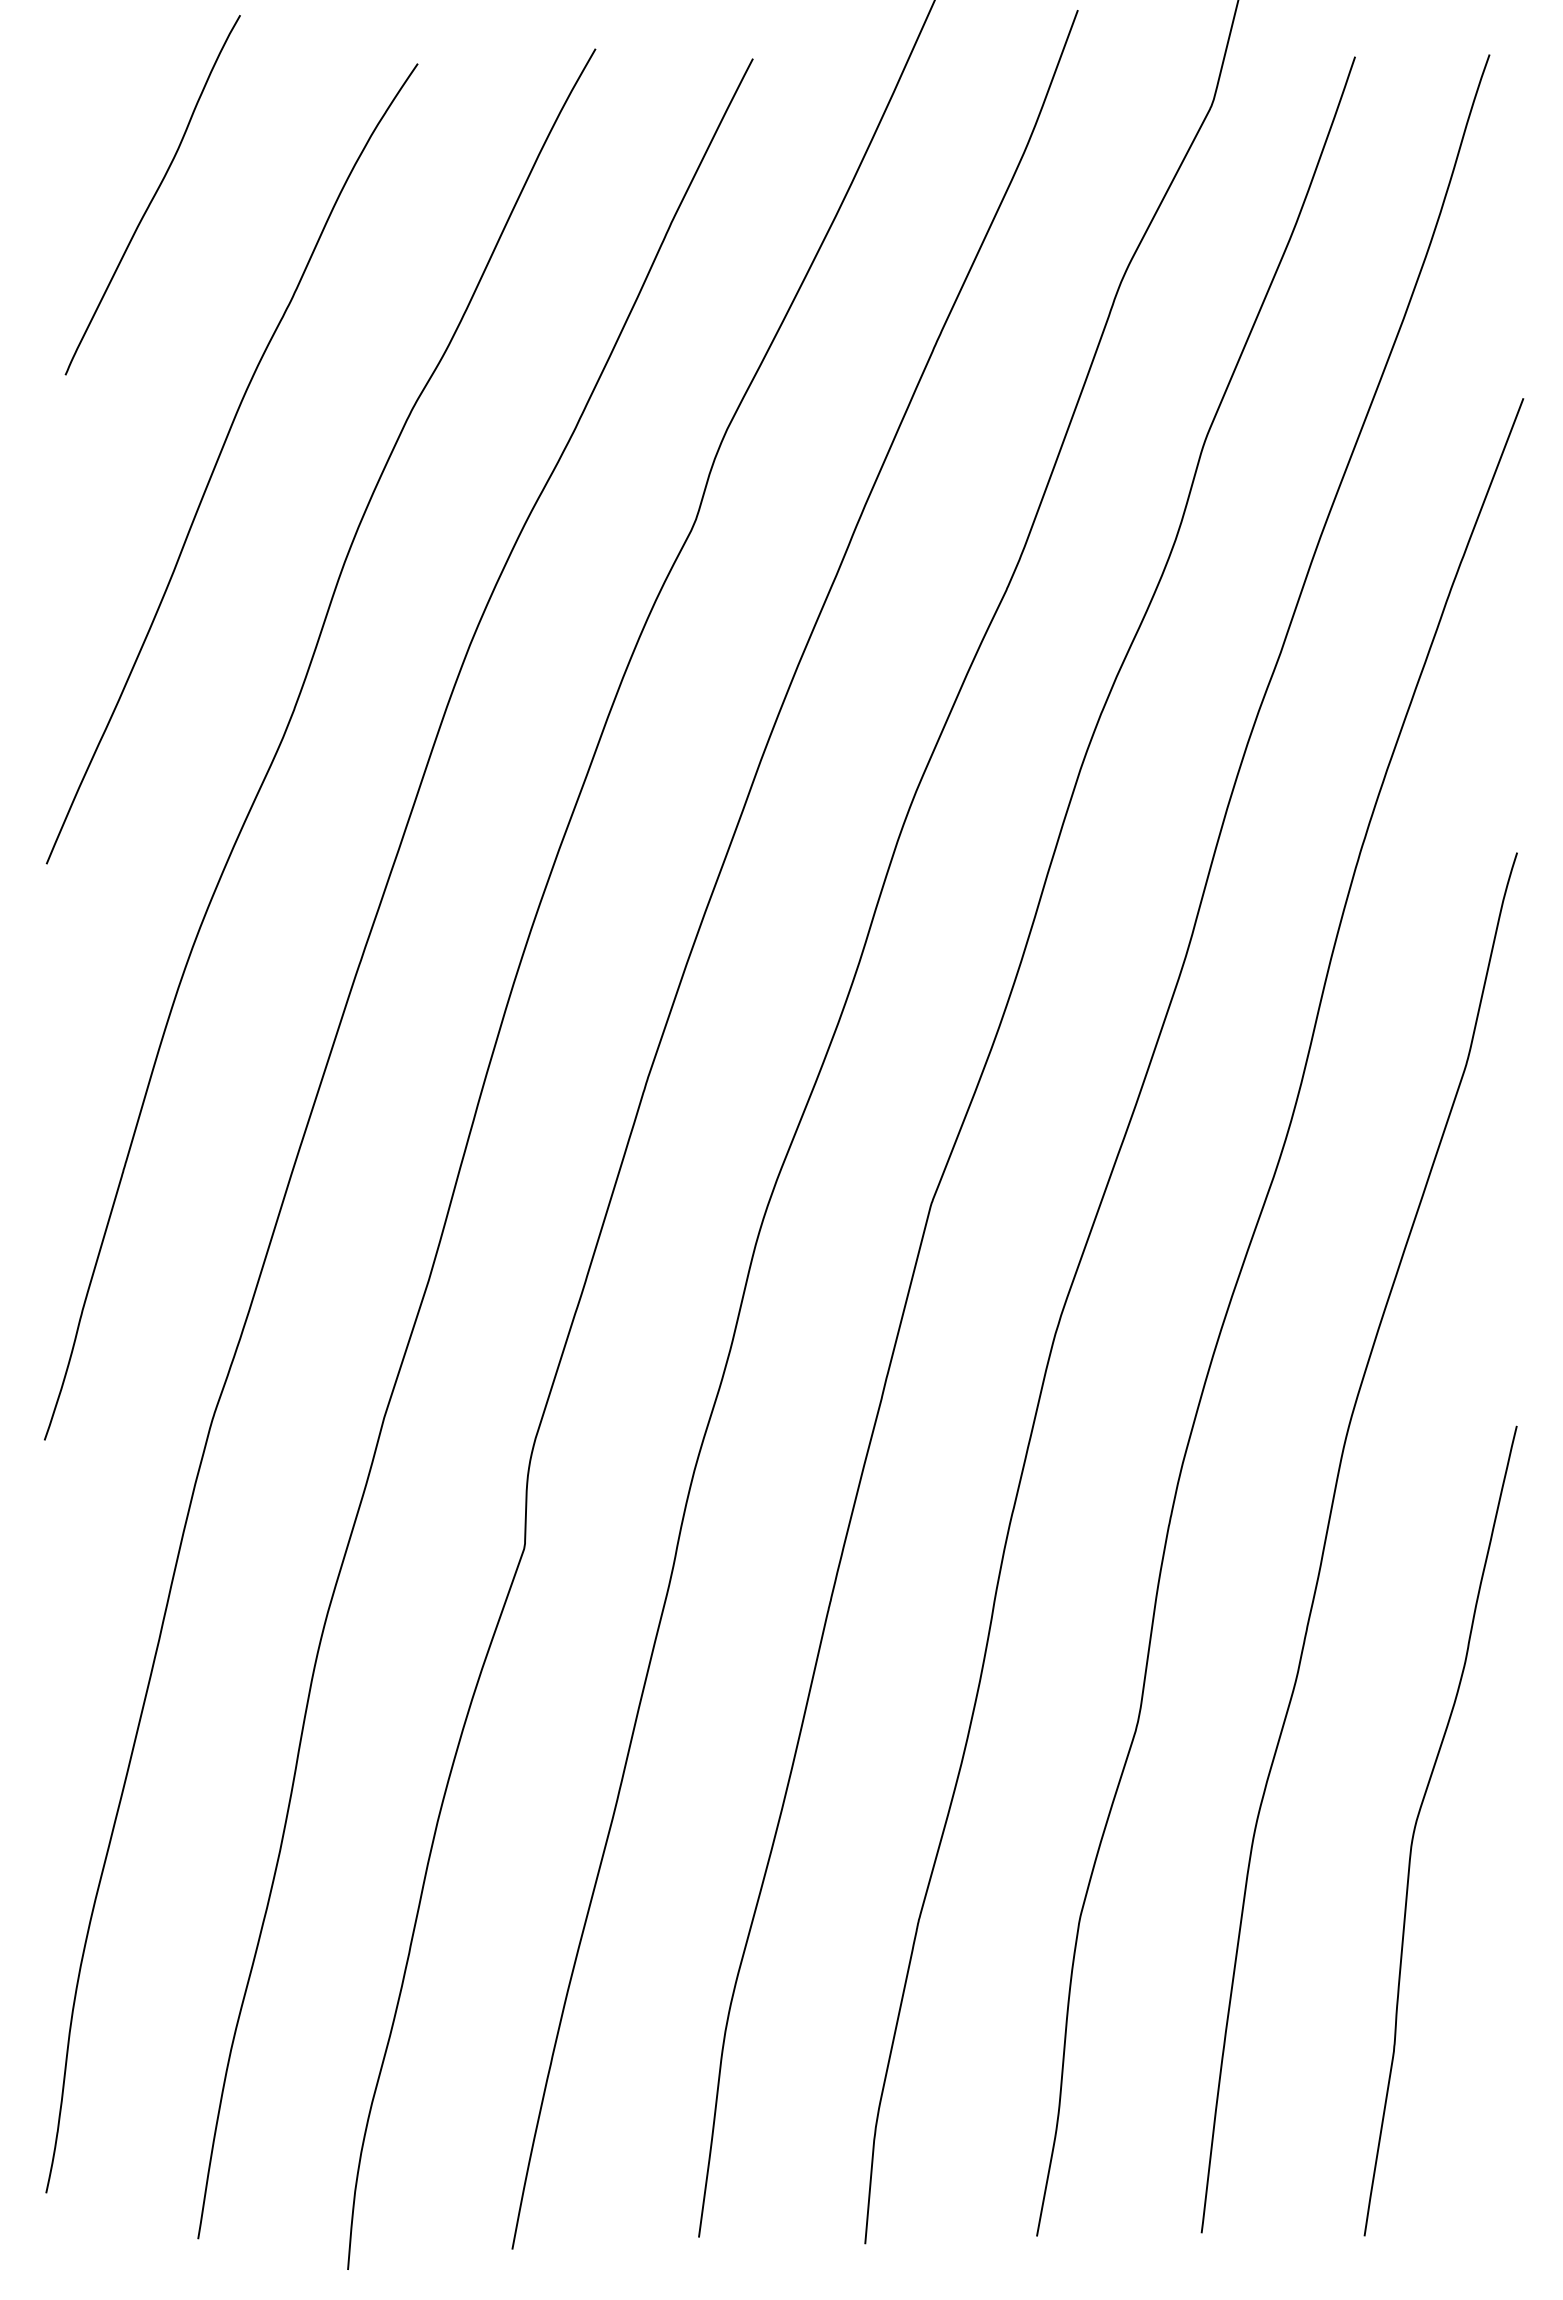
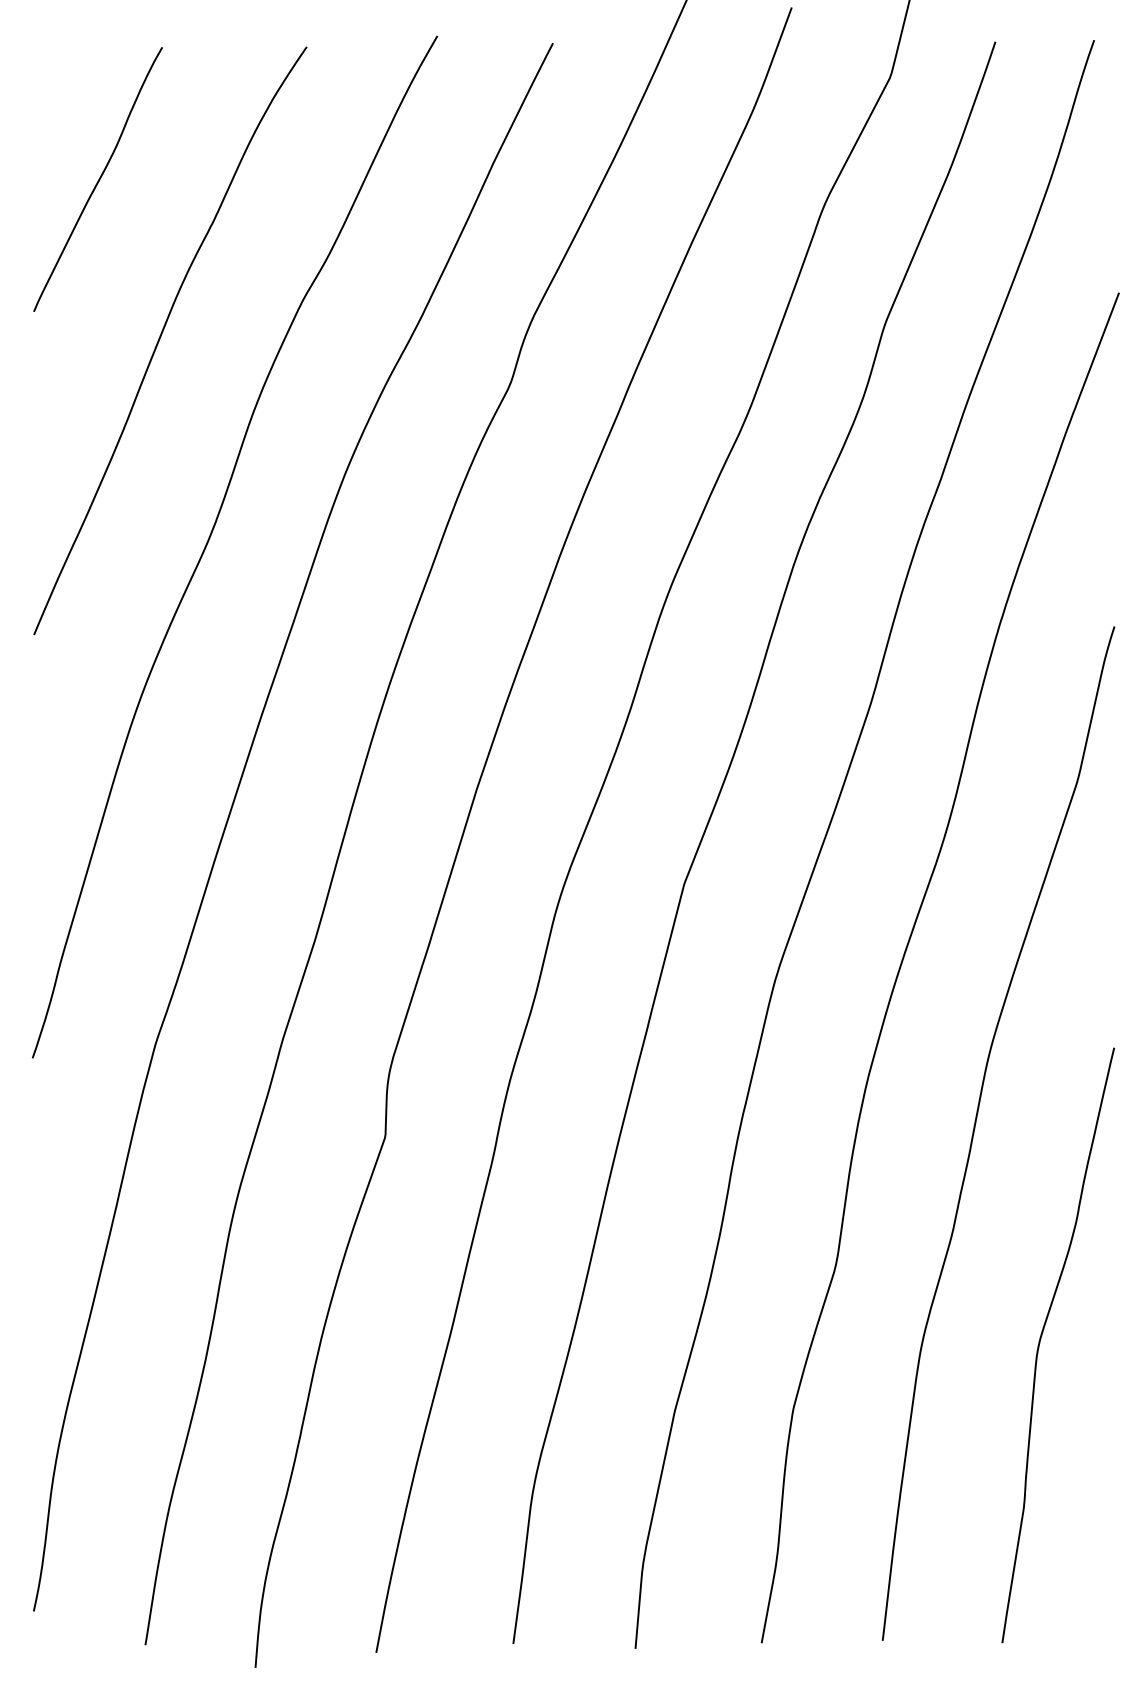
curve: (153, 195) -> (98, 179), moved

